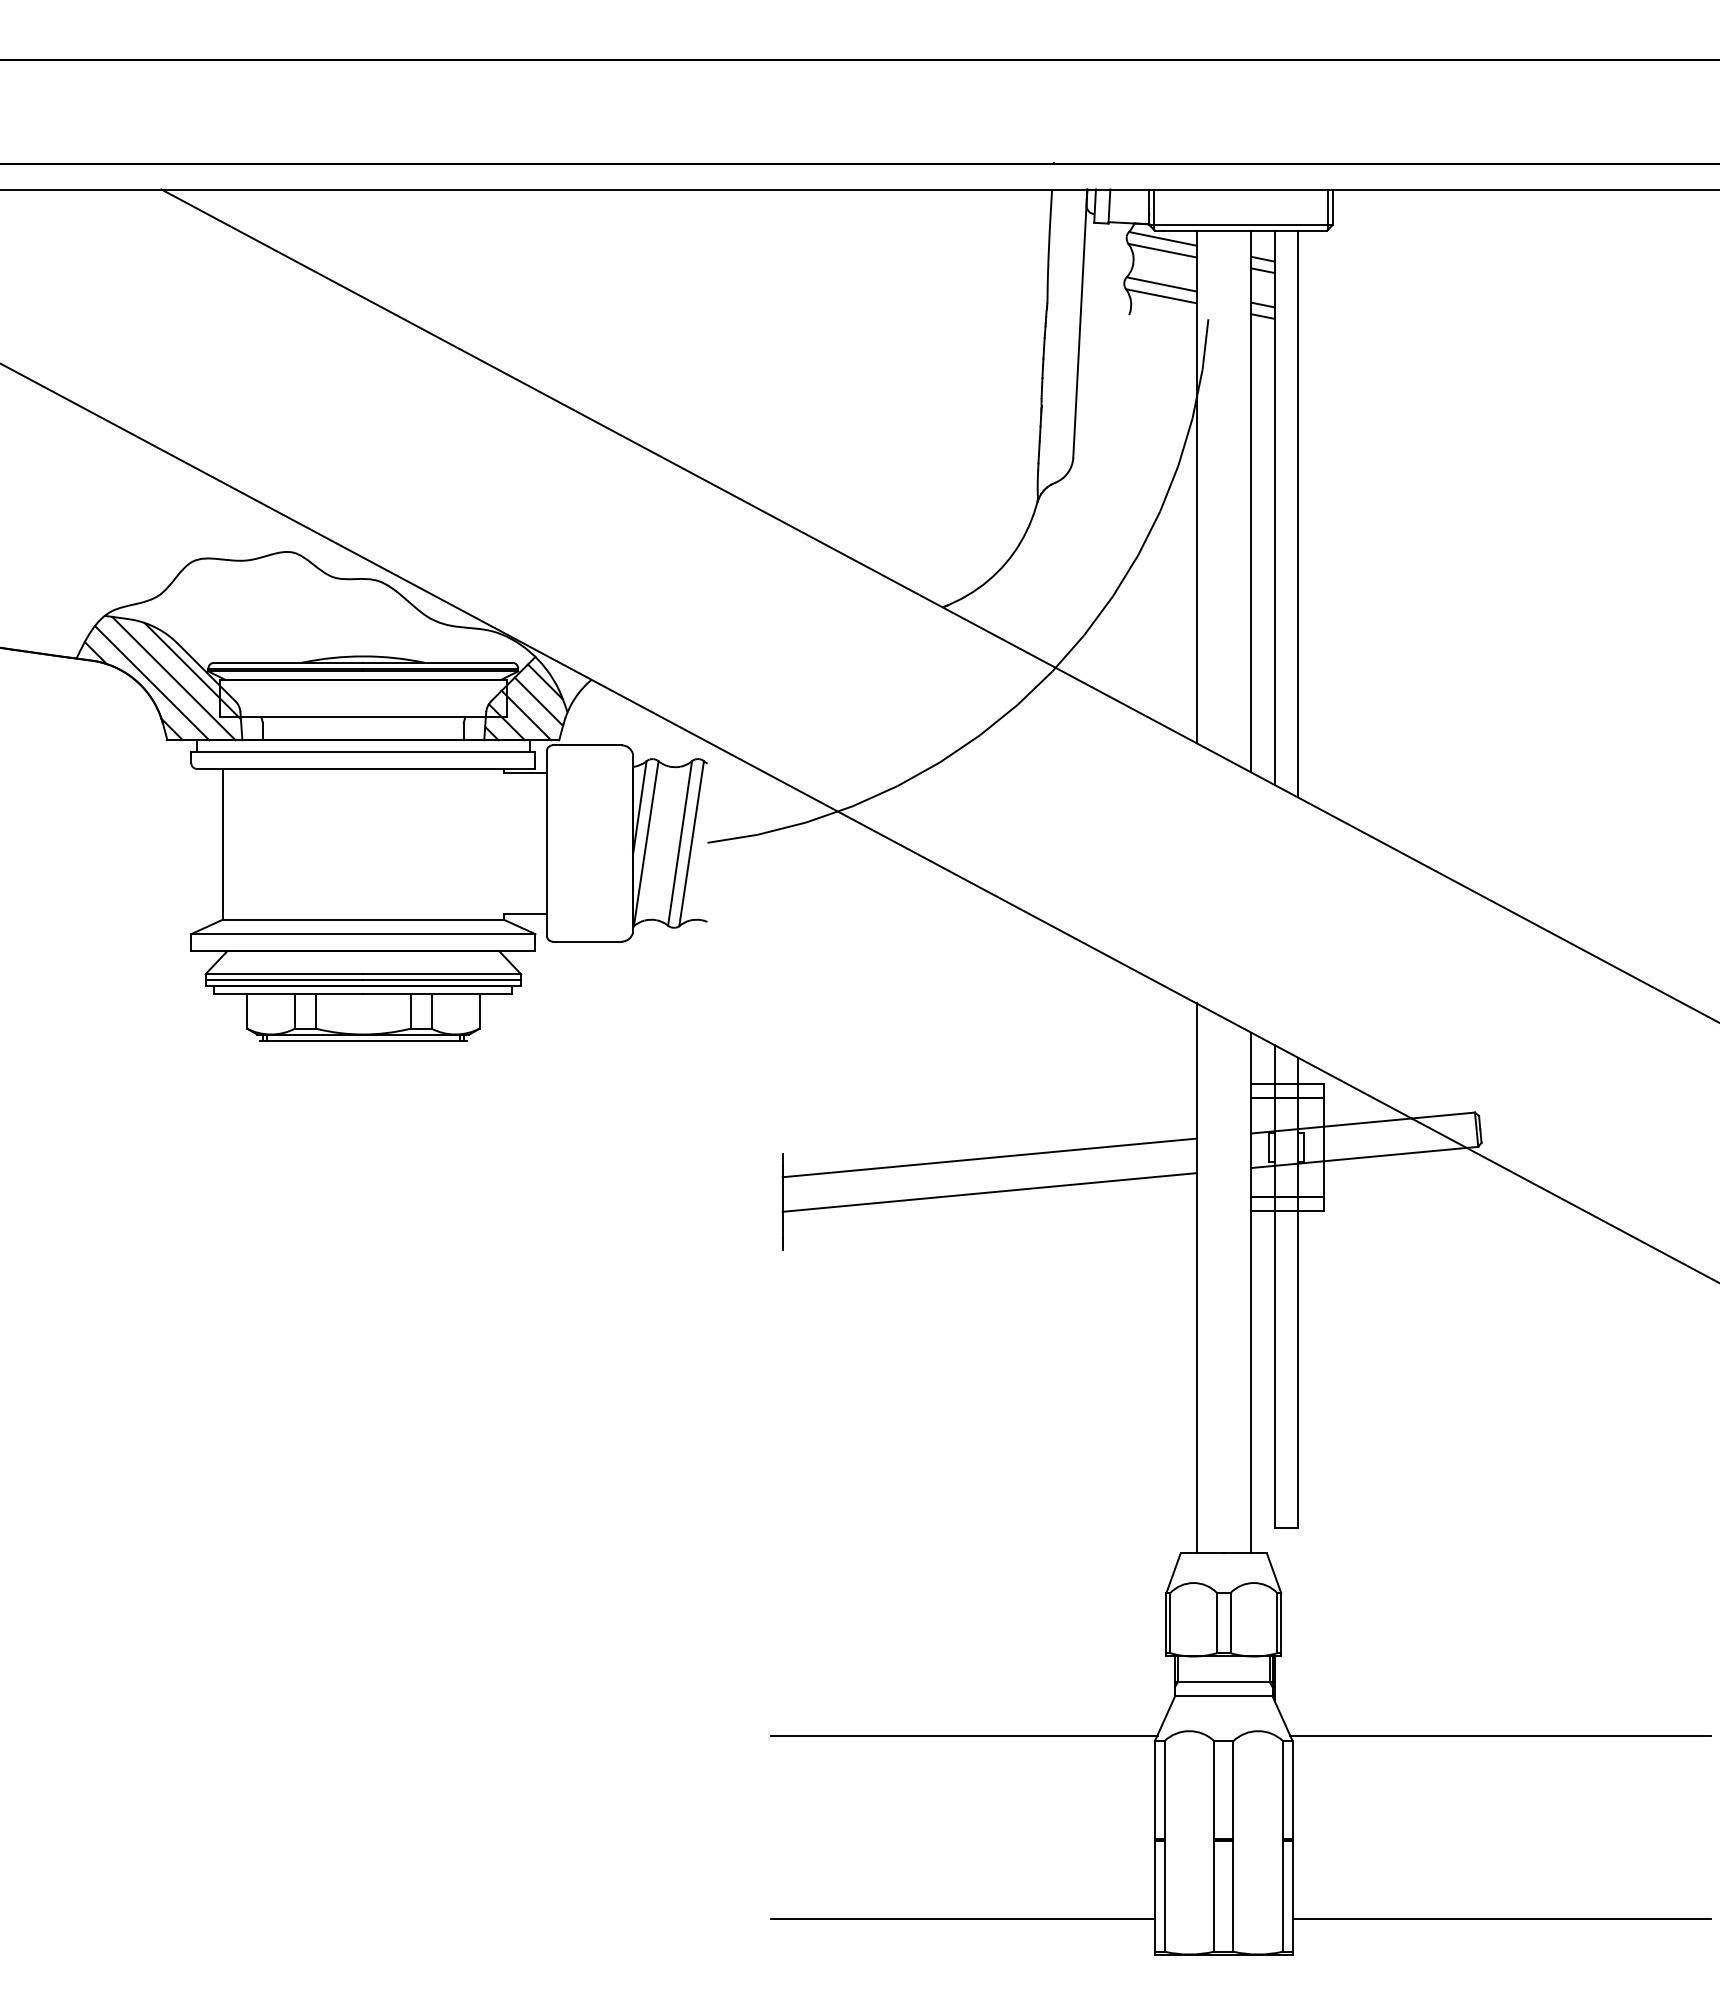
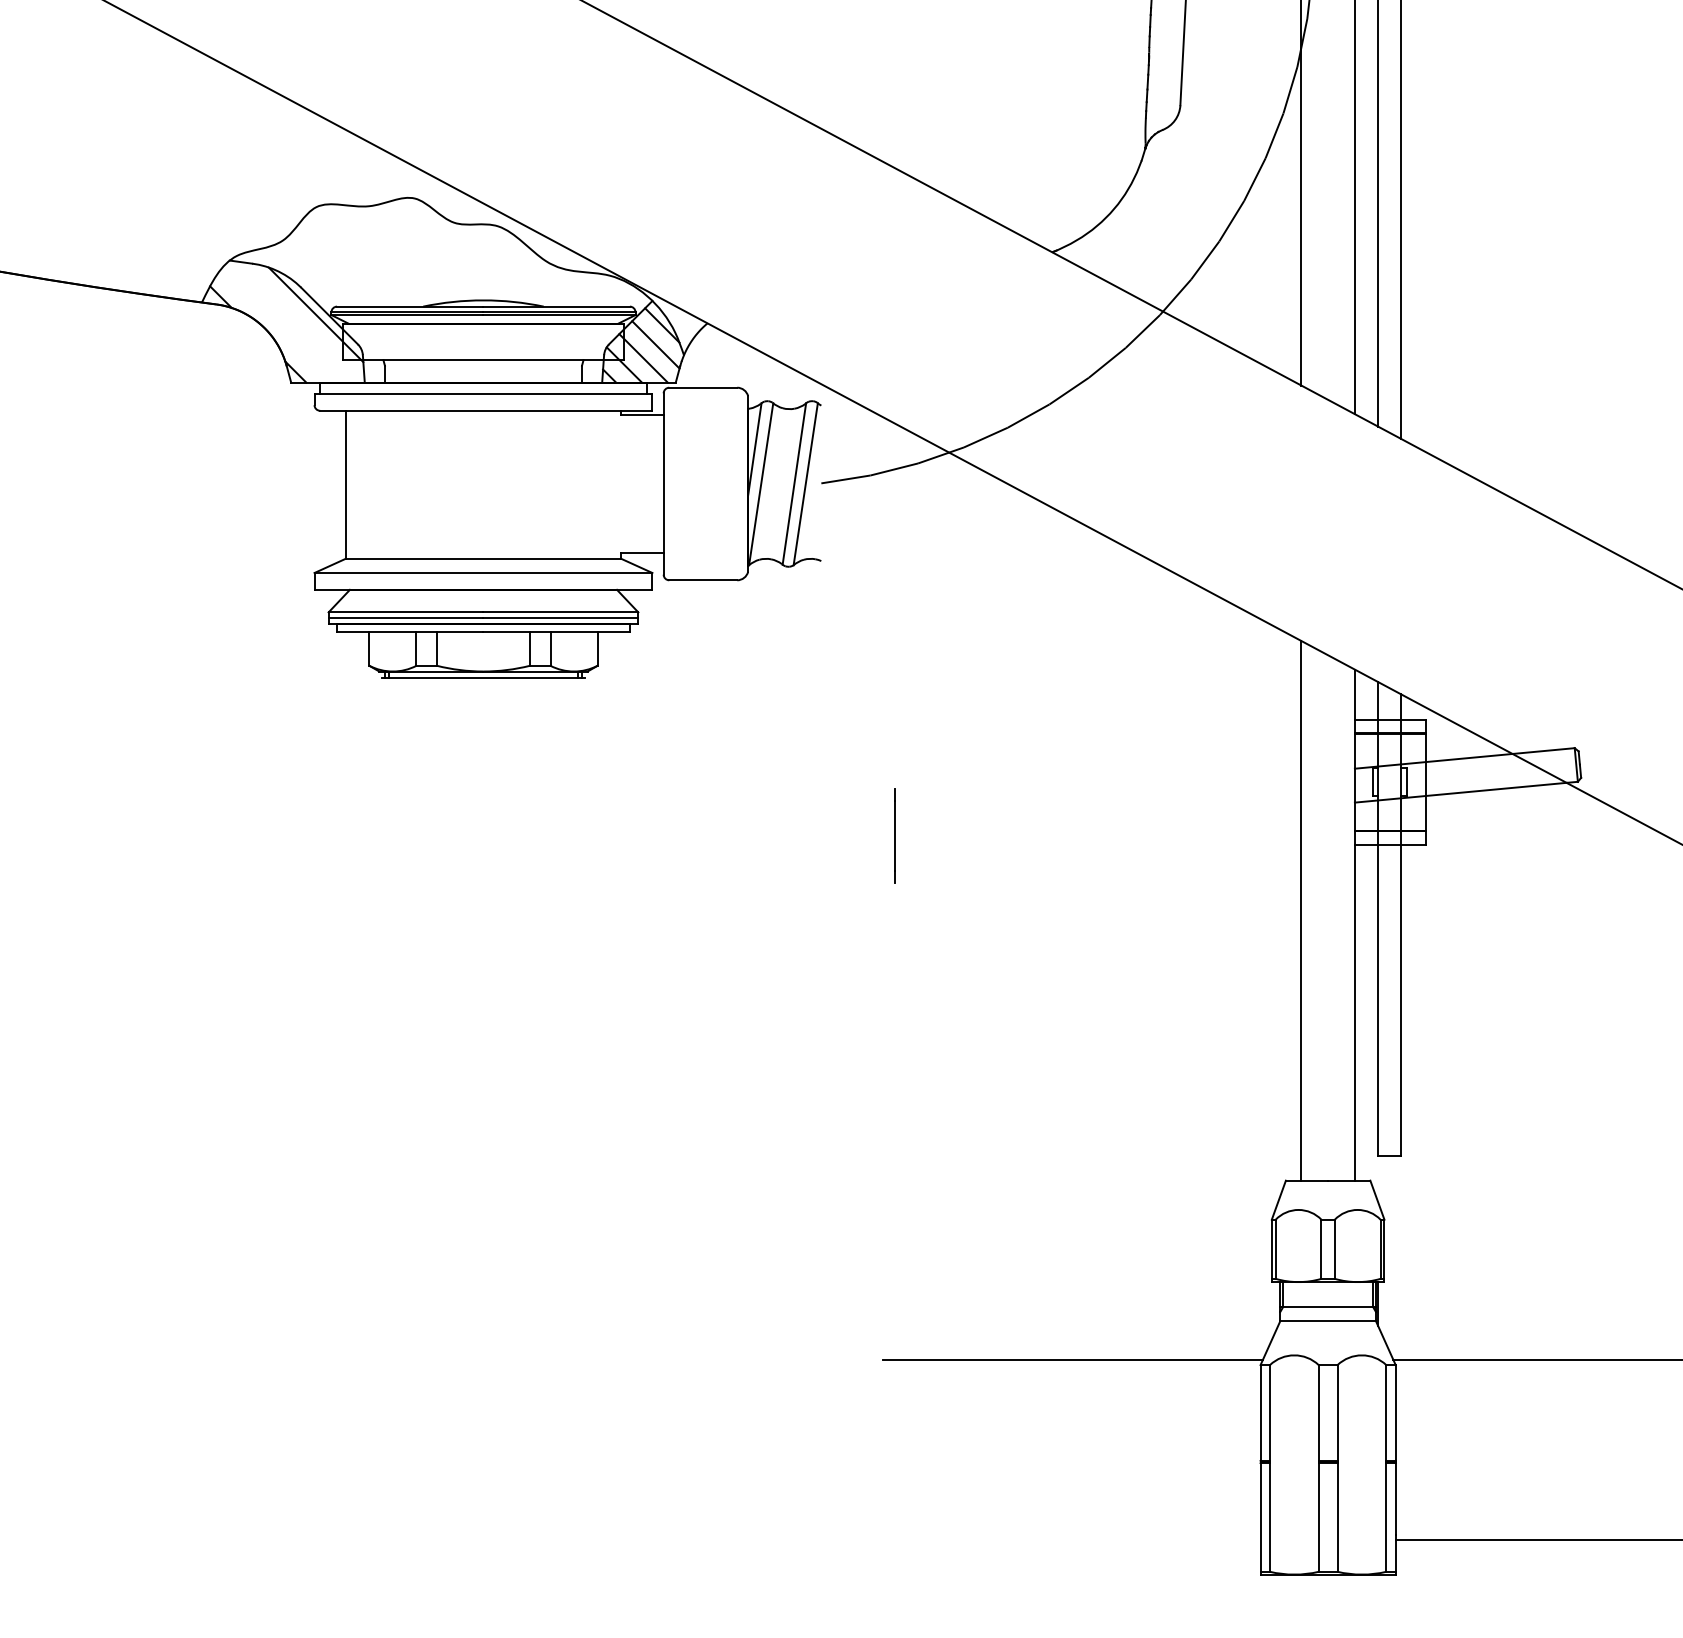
line: (173, 678) -> (297, 322), removed
line: (151, 683) -> (275, 326), removed
line: (989, 1157) -> (1098, 792), removed
line: (989, 1192) -> (1098, 826), removed
line: (962, 1919) -> (1071, 1540), removed

